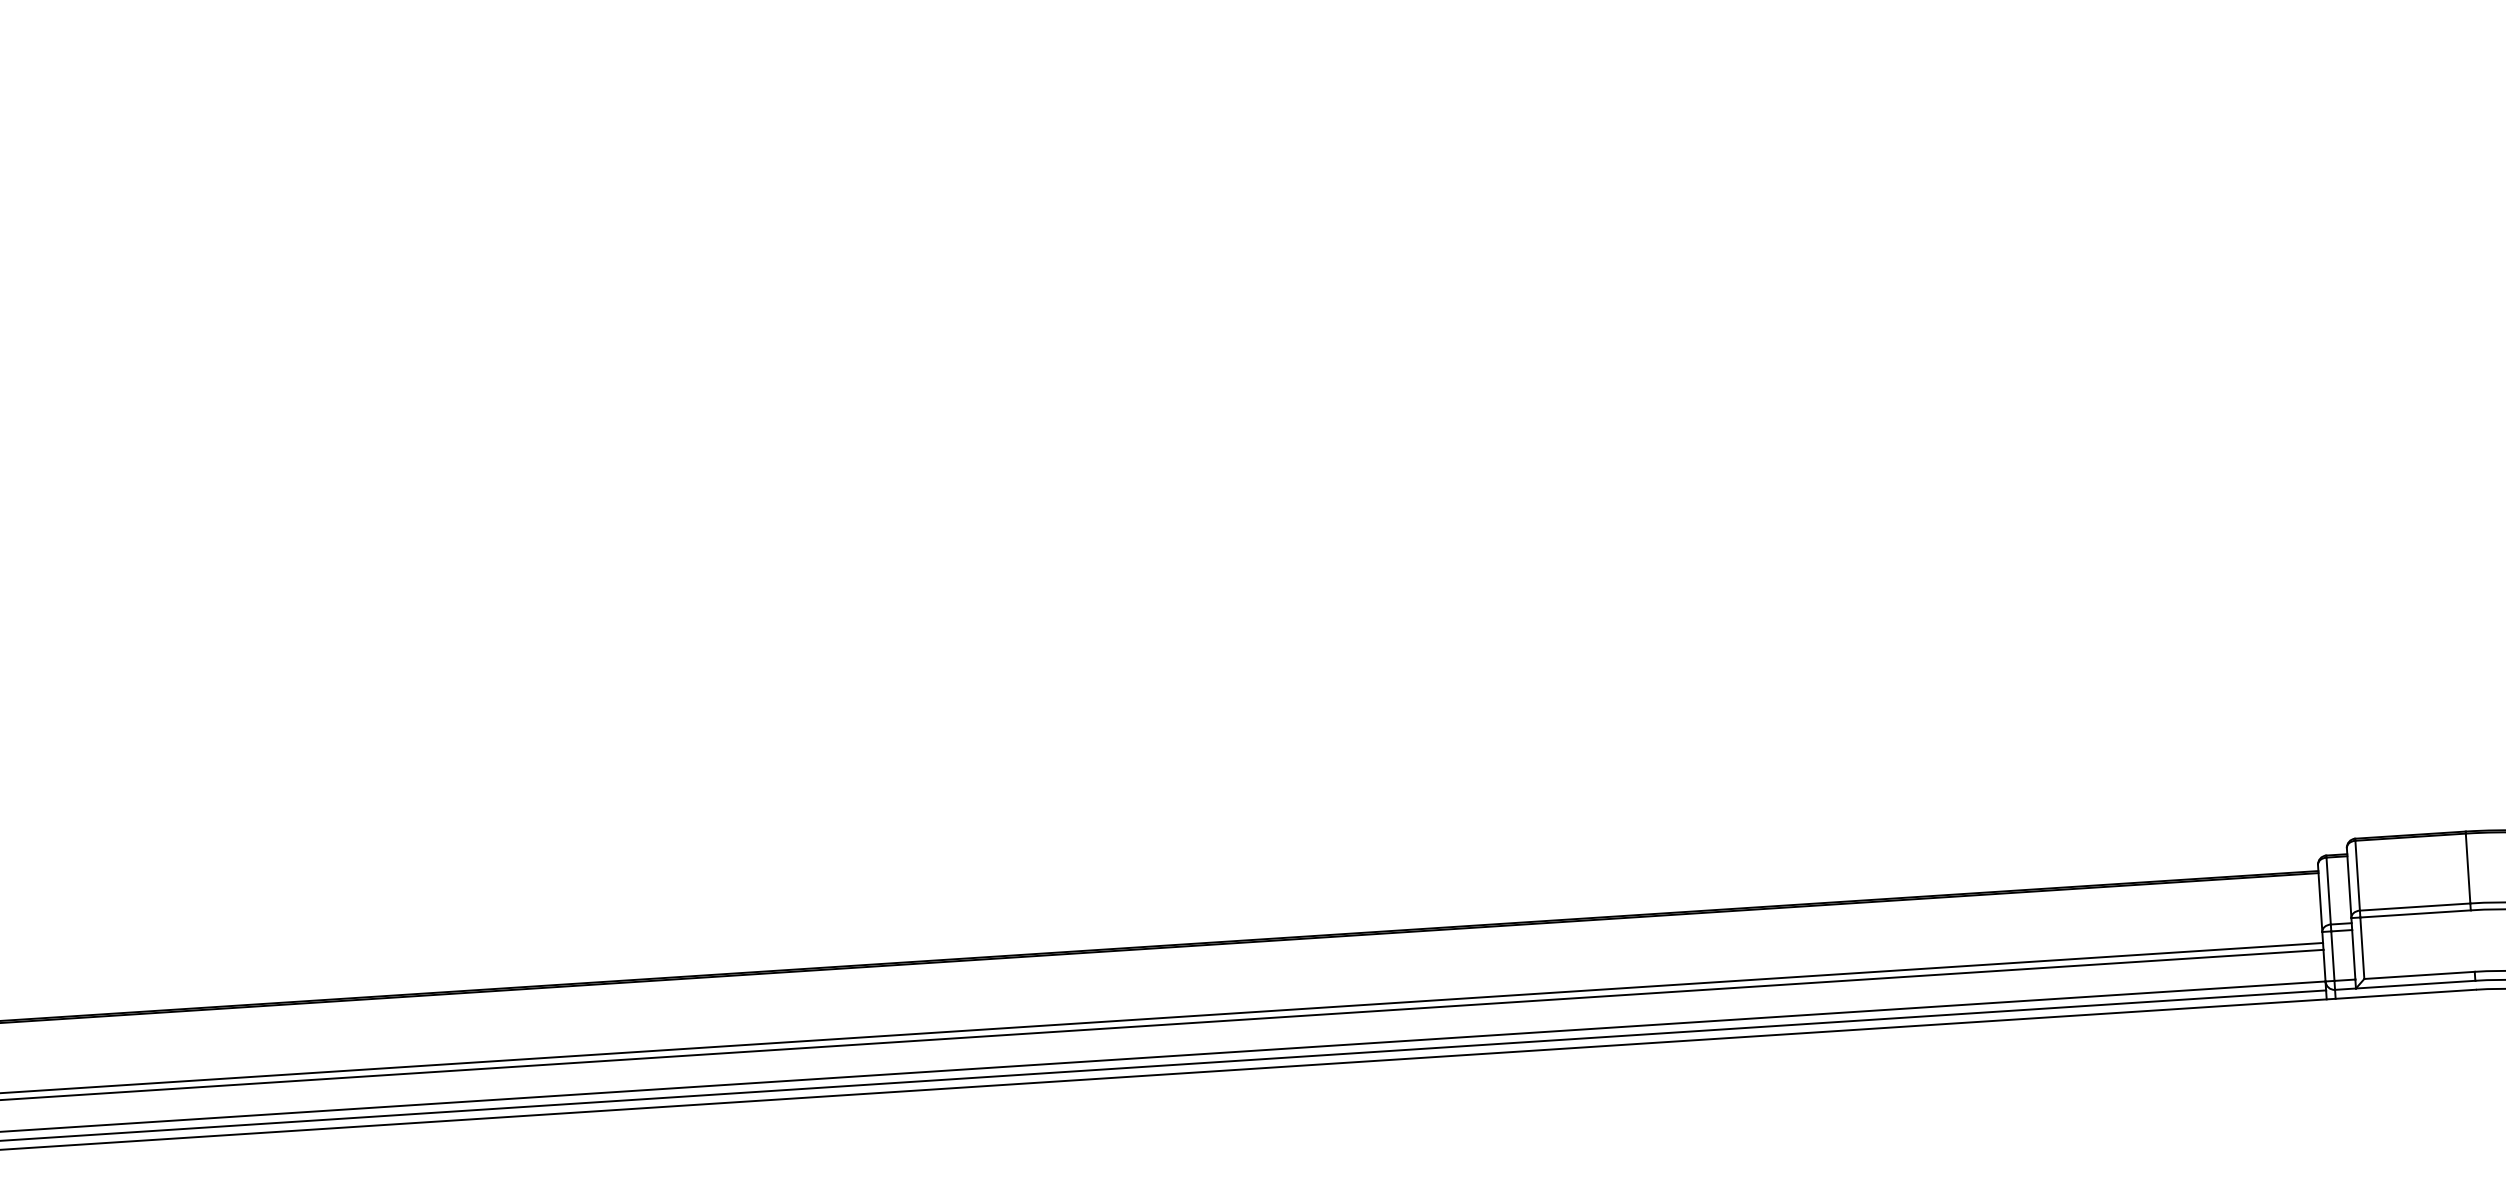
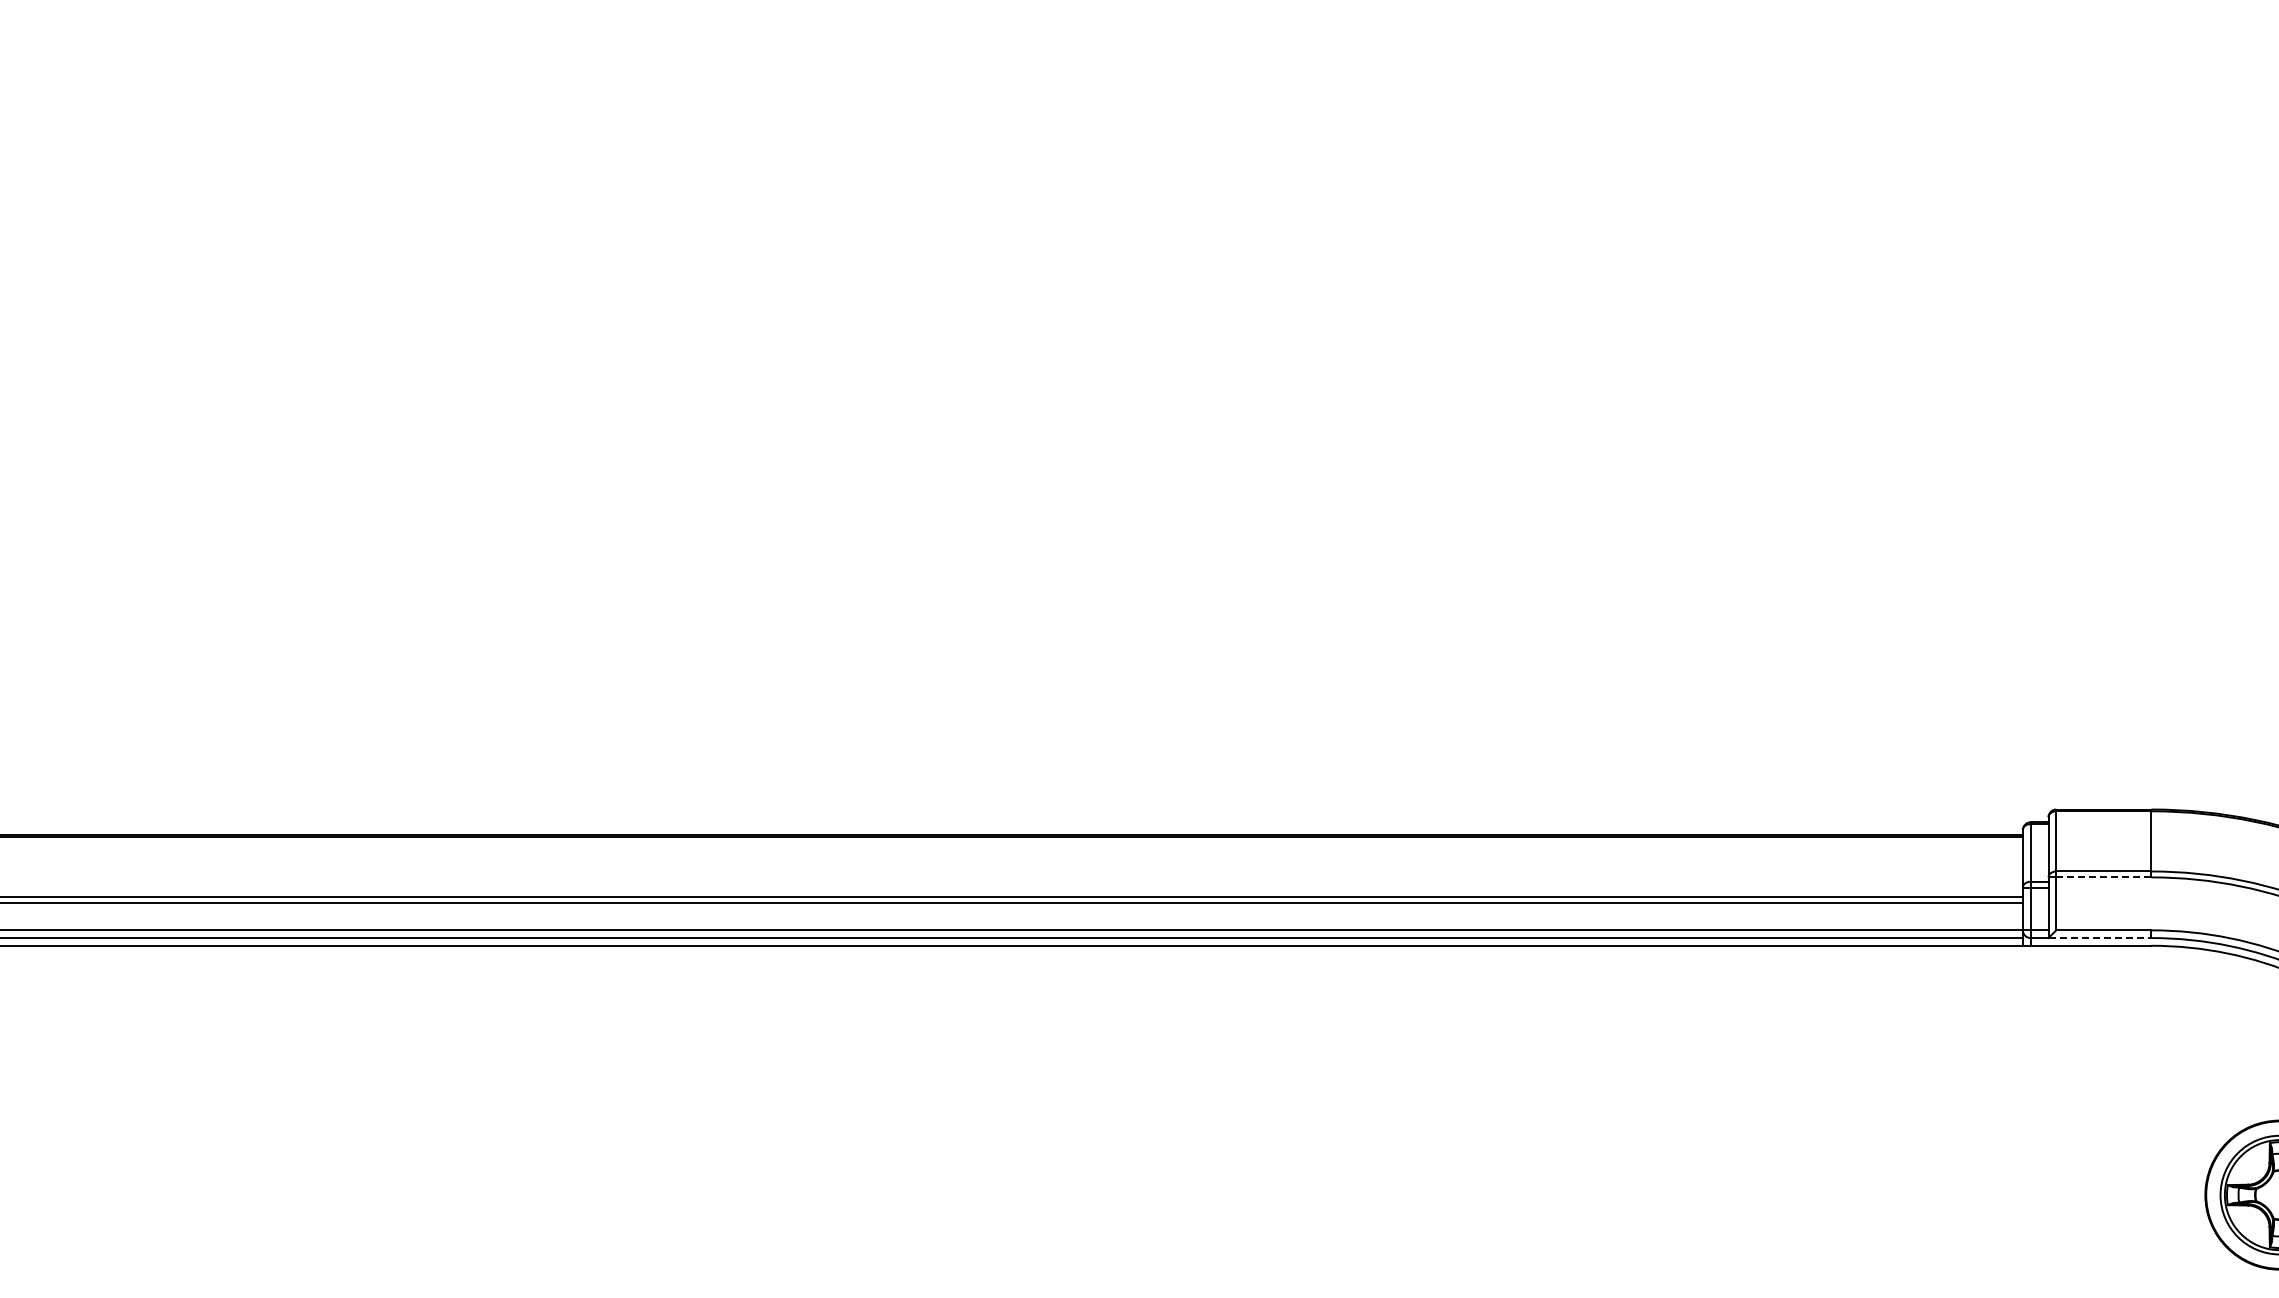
line: (2415, 914) -> (2103, 877), solid -> dashed
line: (2416, 985) -> (2100, 938), solid -> dashed

